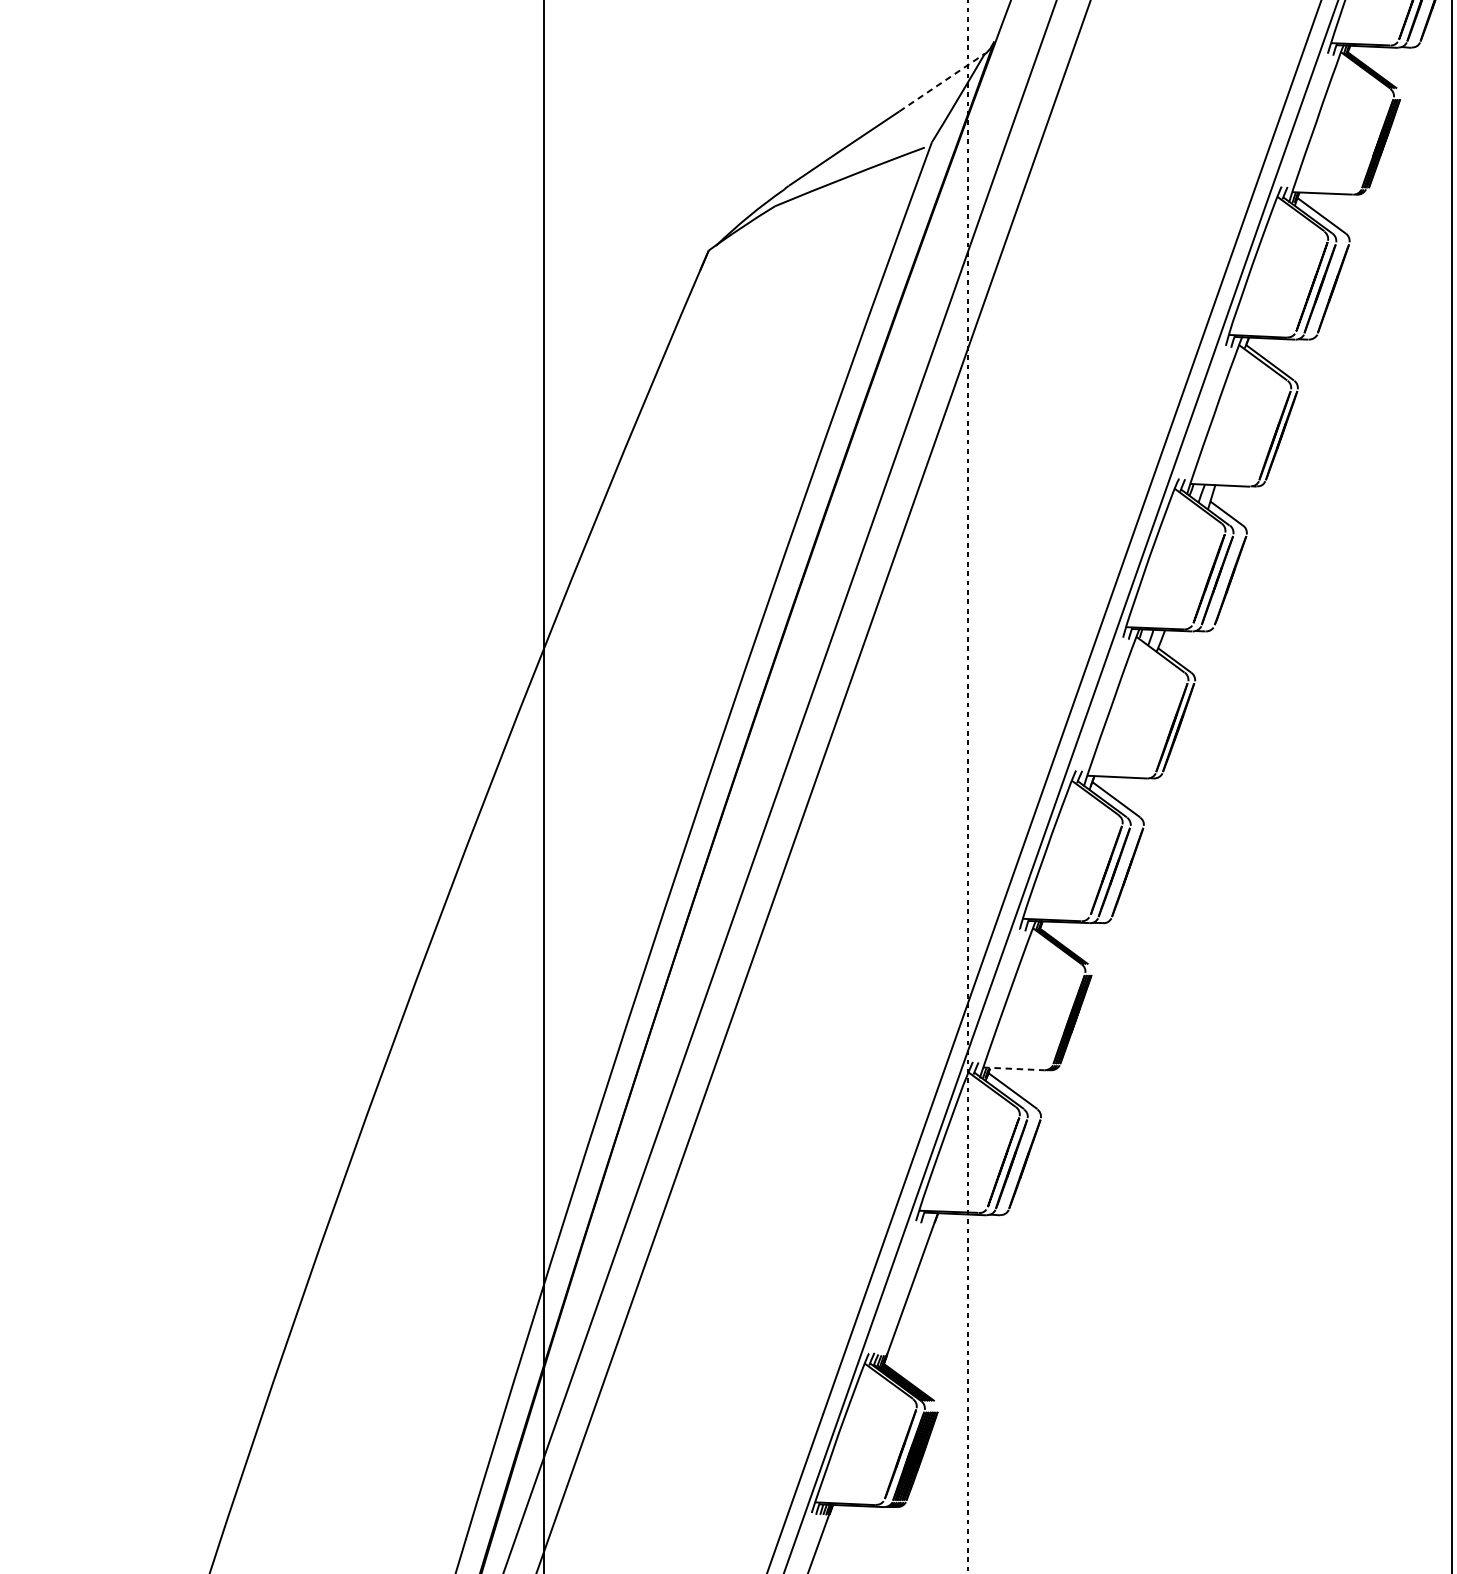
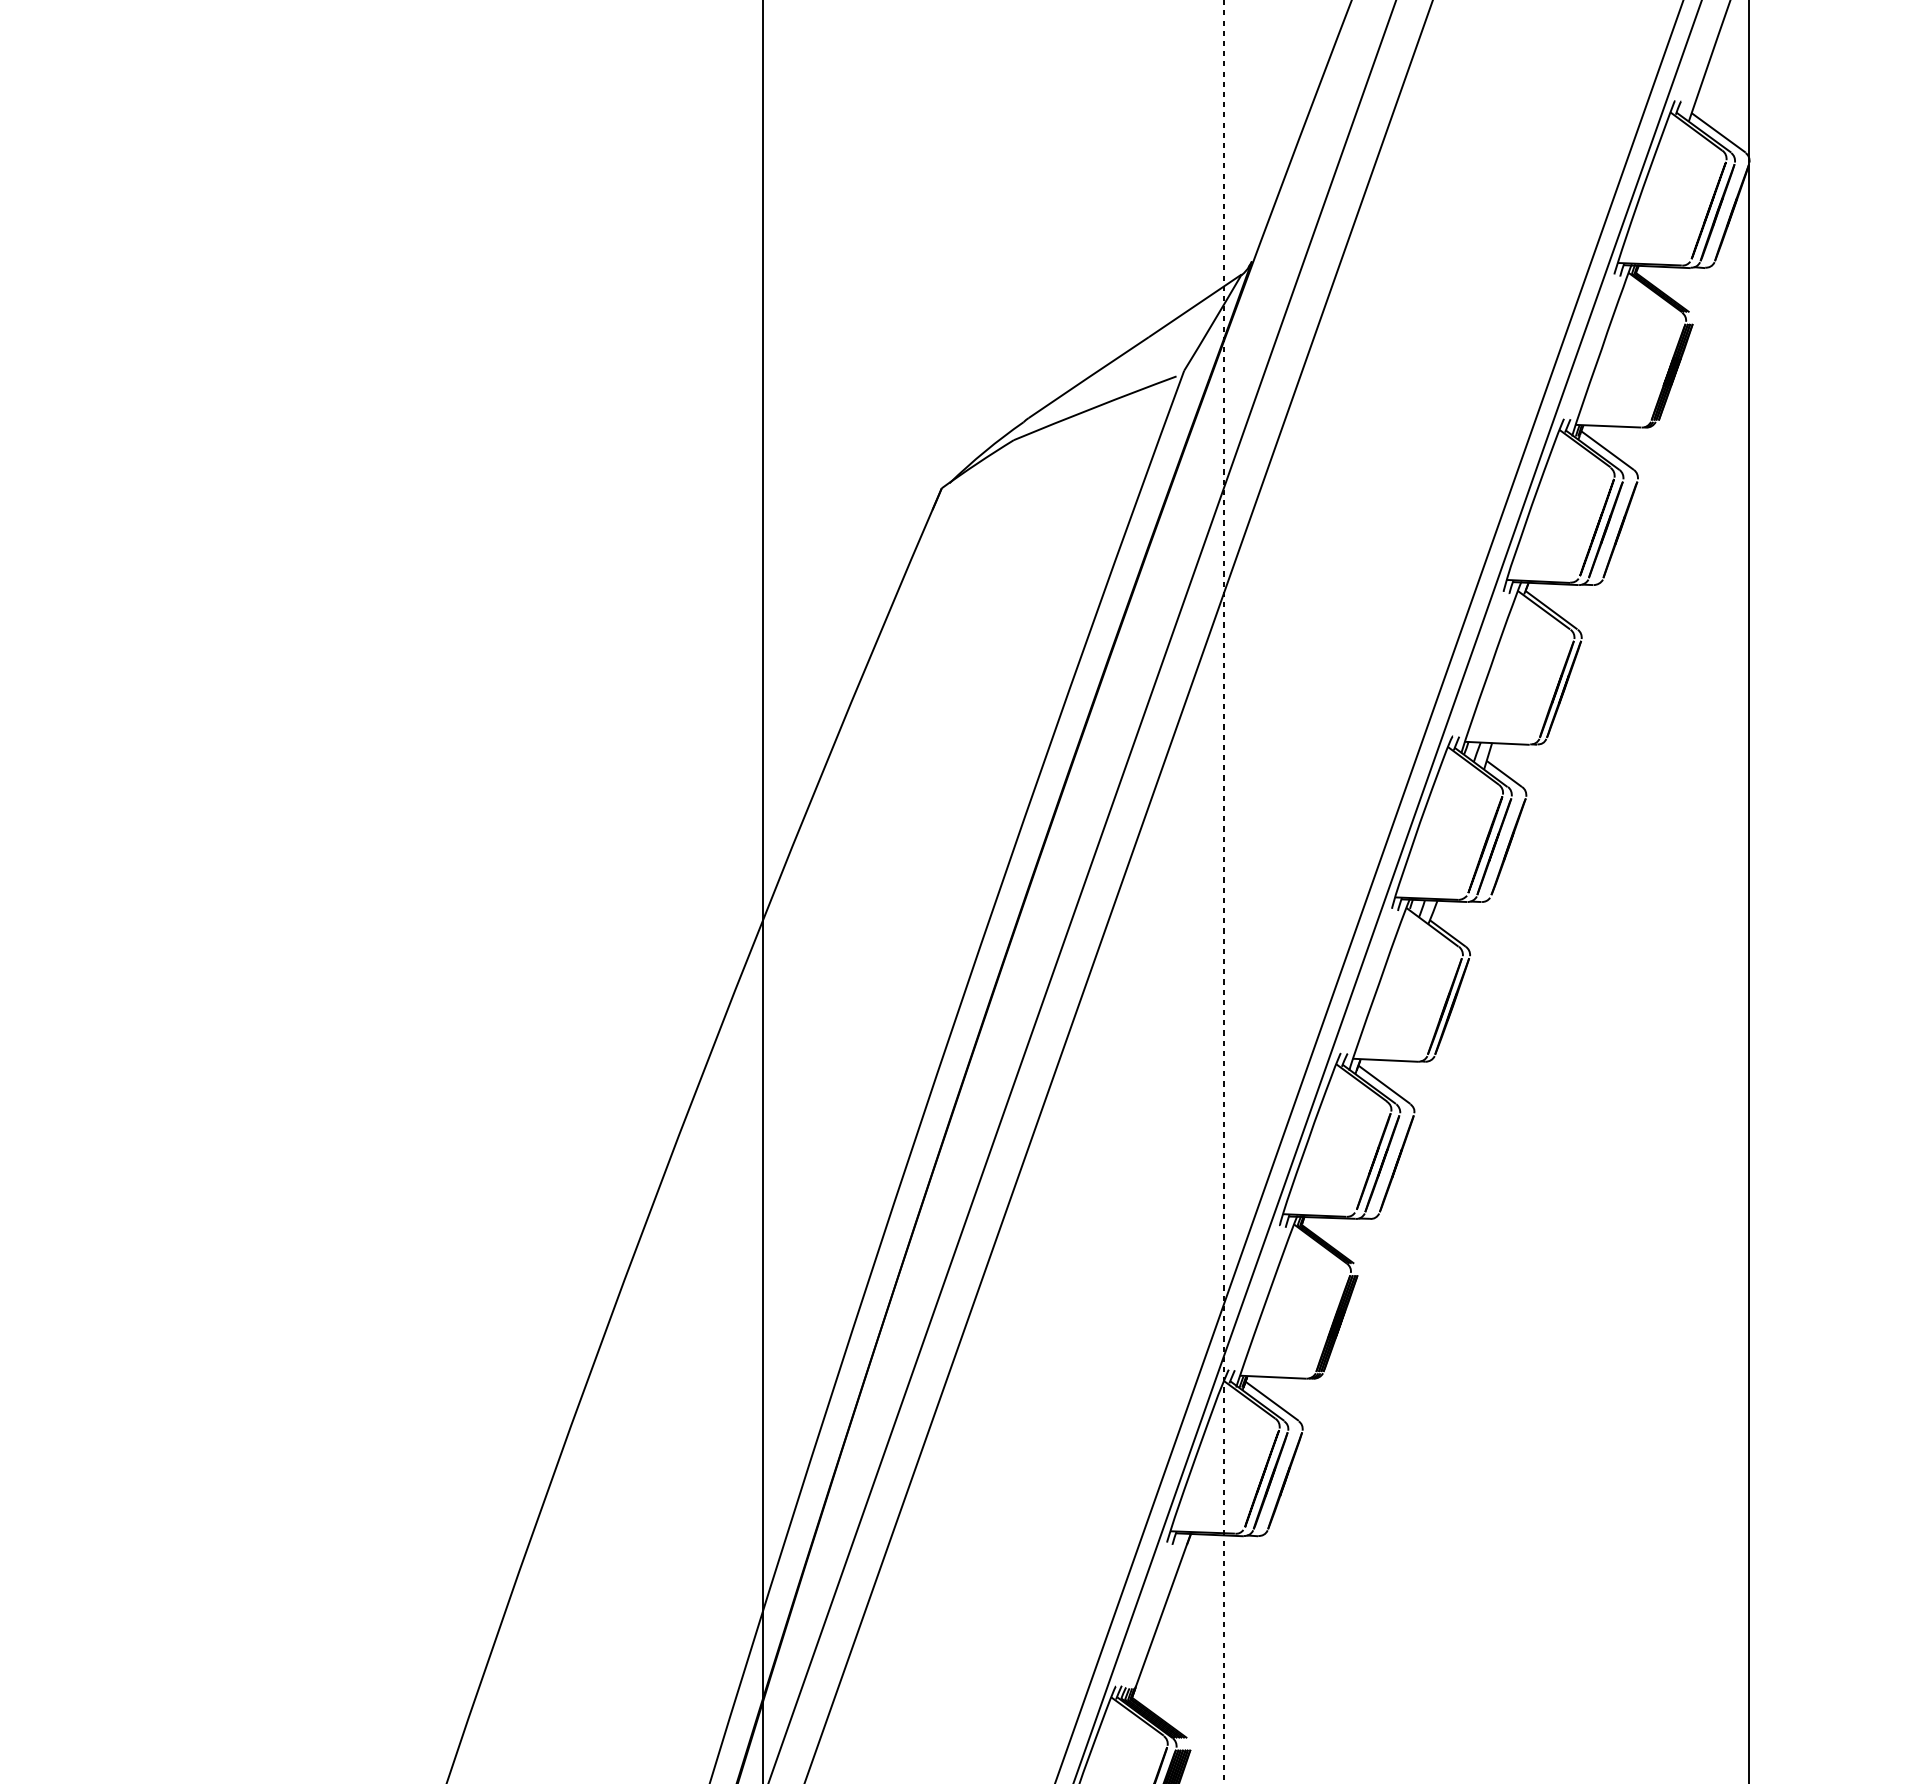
line: (942, 82) -> (1195, 305), dashed -> solid
line: (1014, 1069) -> (1273, 1377), dashed -> solid

